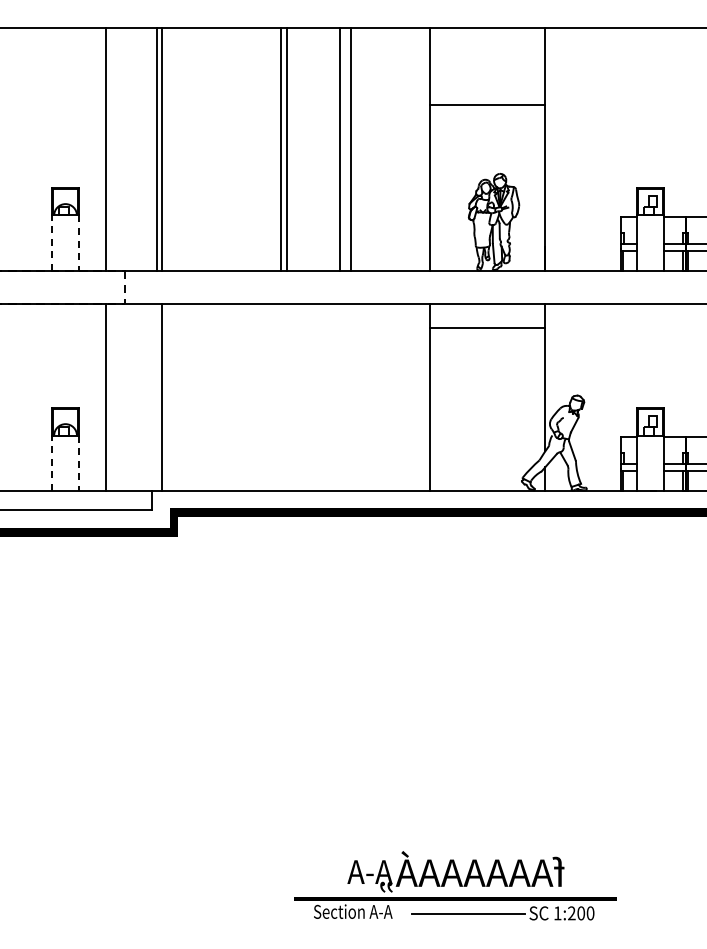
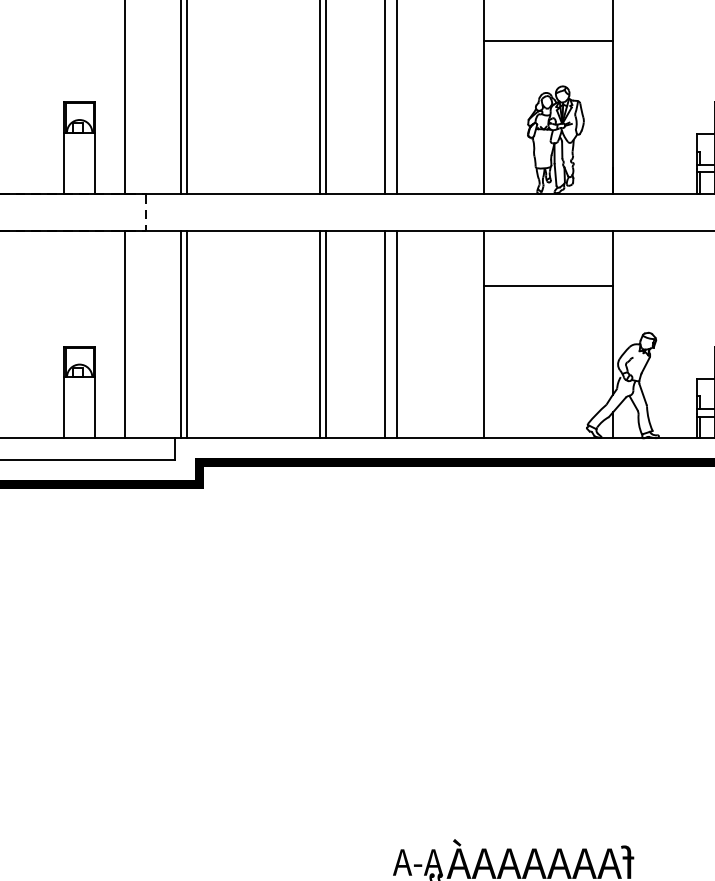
line: (487, 104) -> (548, 40), moved
line: (51, 243) -> (64, 163), dashed -> solid
line: (79, 243) -> (95, 163), dashed -> solid
line: (487, 328) -> (548, 286), moved
line: (156, 396) -> (180, 333), added
line: (281, 396) -> (319, 333), added
line: (286, 396) -> (325, 333), added
line: (339, 396) -> (384, 333), added
line: (351, 396) -> (397, 333), added
line: (51, 463) -> (64, 408), dashed -> solid
line: (79, 463) -> (95, 408), dashed -> solid

